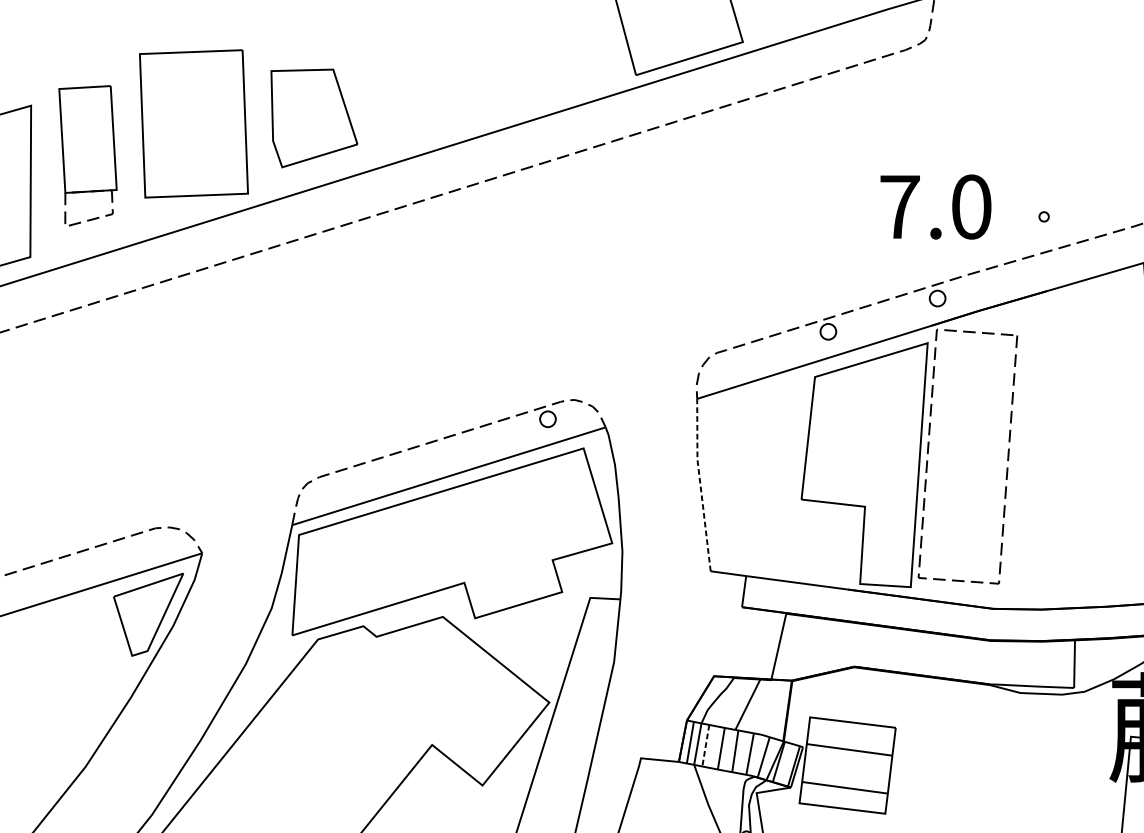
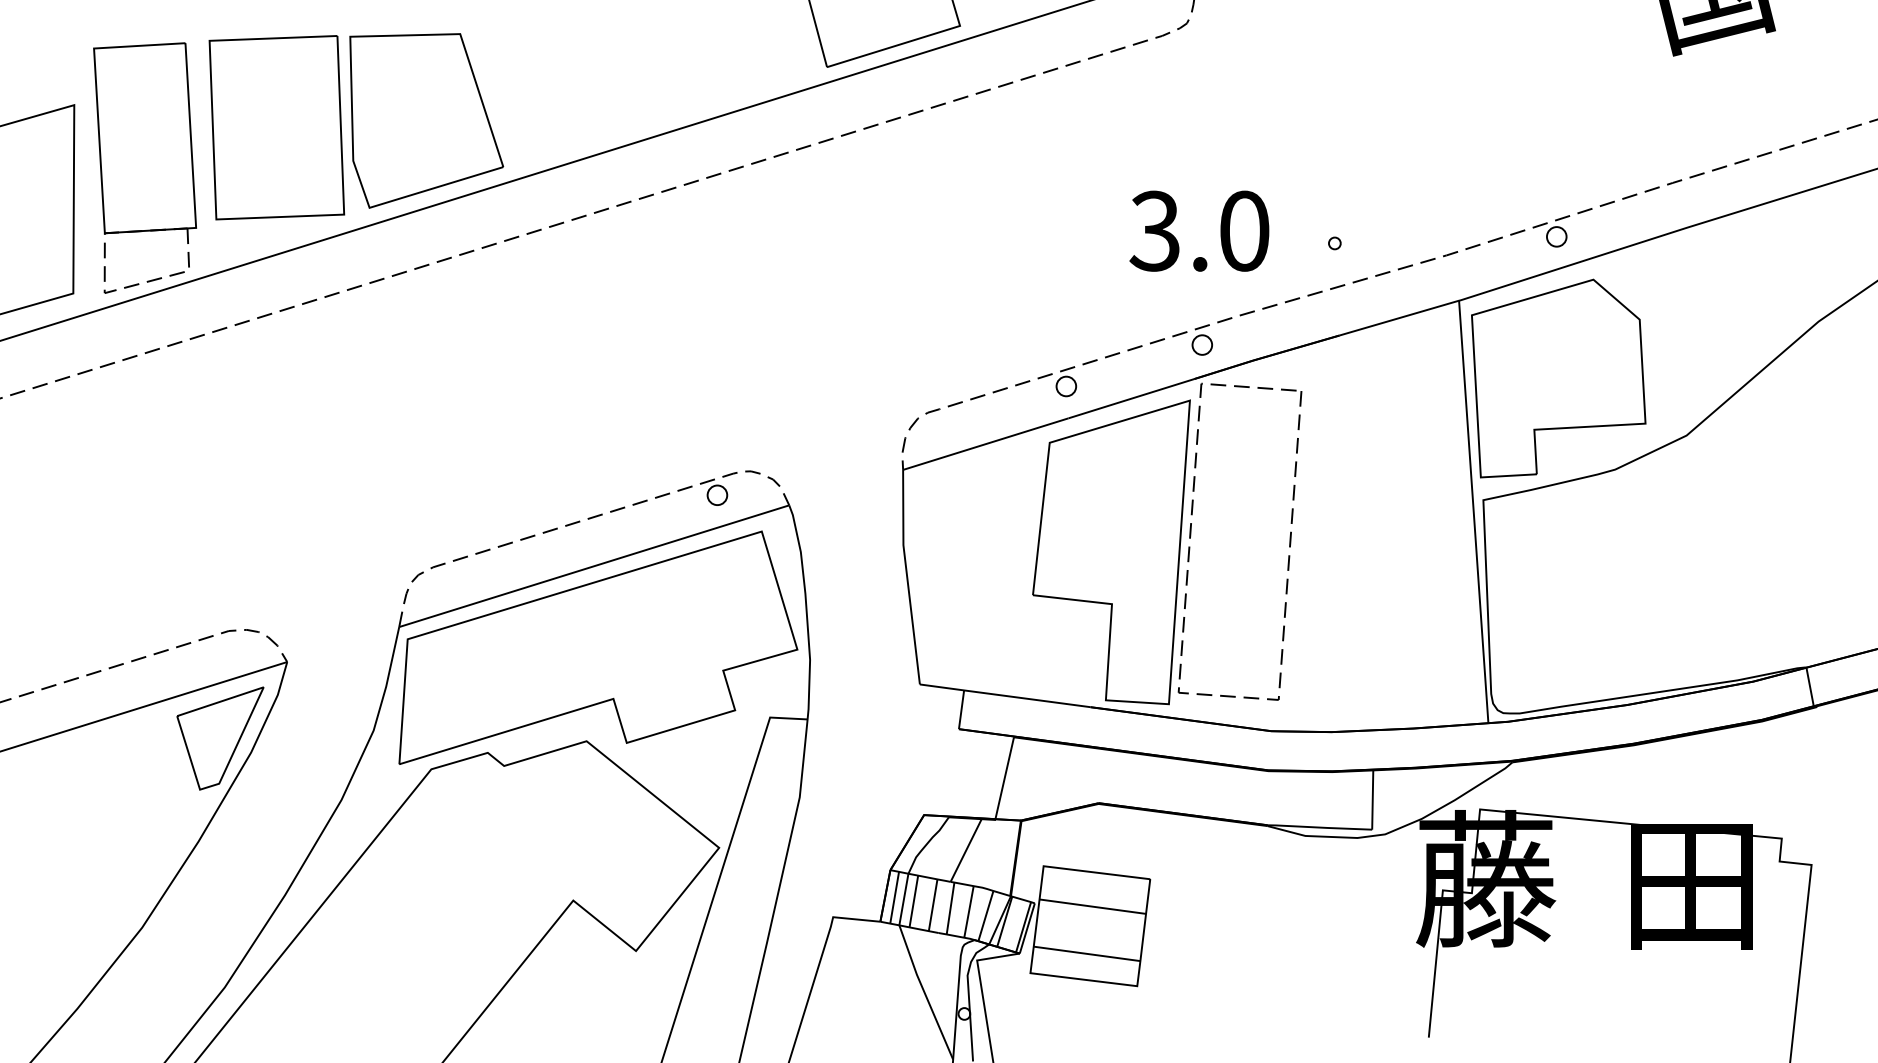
part: (314, 118) -> (426, 120), size x1.43
part: (87, 155) -> (144, 167), size x1.43
text: (899, 206) -> (1154, 230), 7.0 -> 3.0
line: (700, 484) -> (907, 576), dashed -> solid
line: (705, 746) -> (913, 902), dashed -> solid

